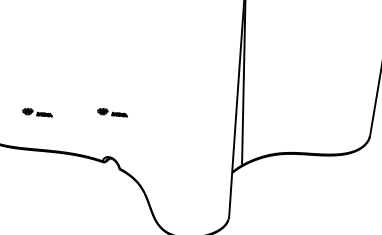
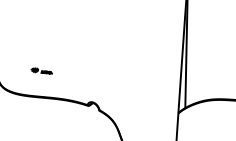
part: (112, 112) -> (94, 70), removed

